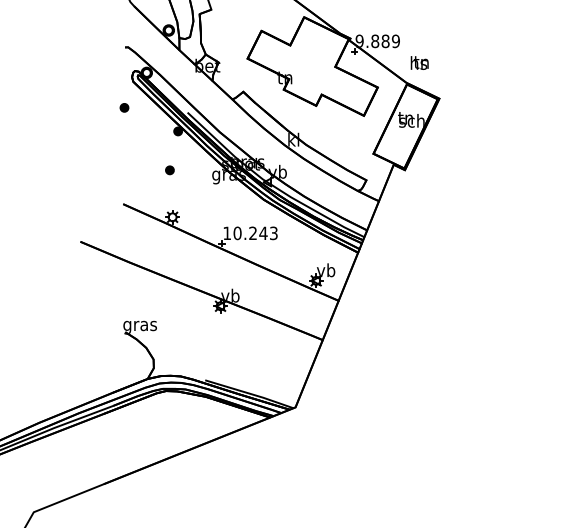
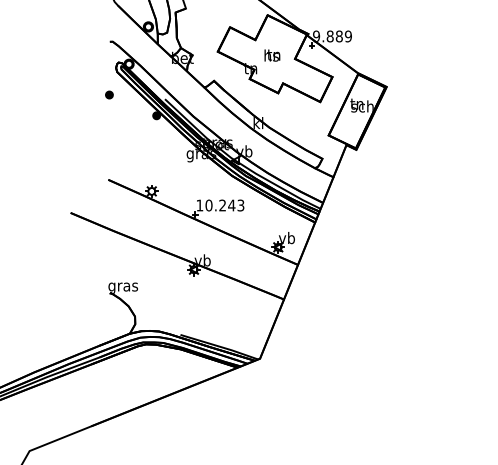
text: (419, 62) -> (272, 55), moved
part: (169, 169) -> (149, 149), removed

